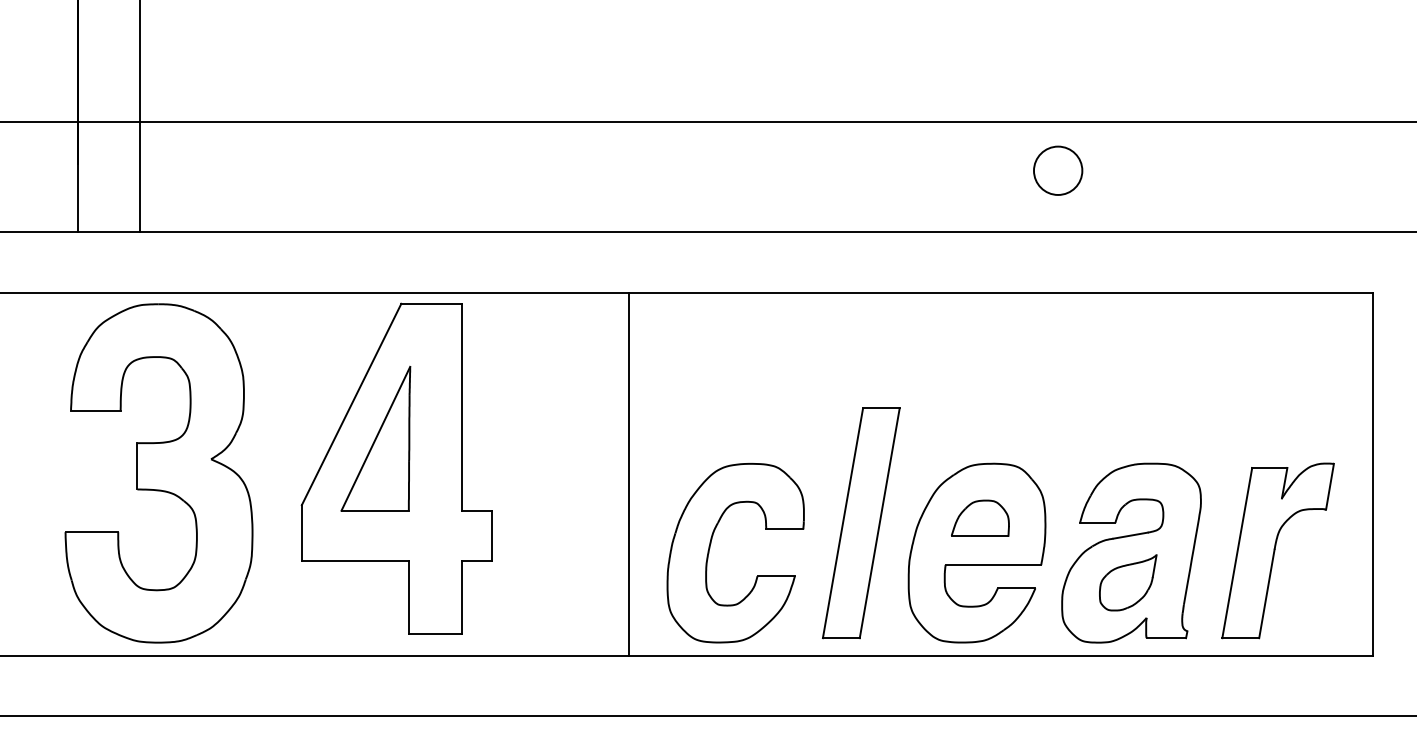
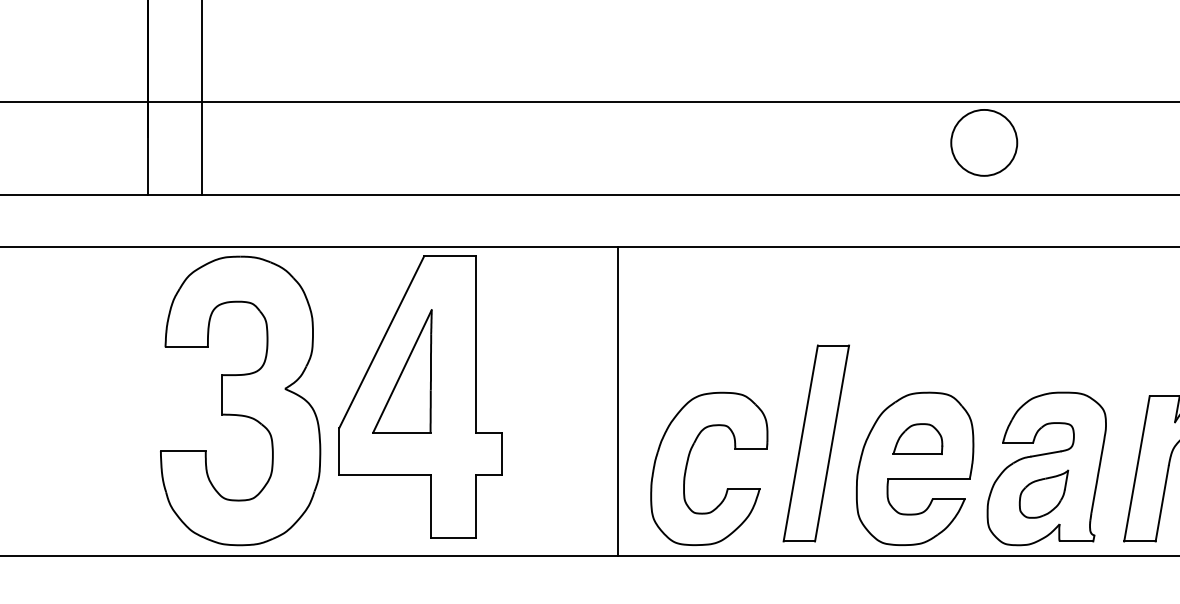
circle: (1058, 170) -> (984, 142), size x1.6
part: (158, 473) -> (240, 401), moved

